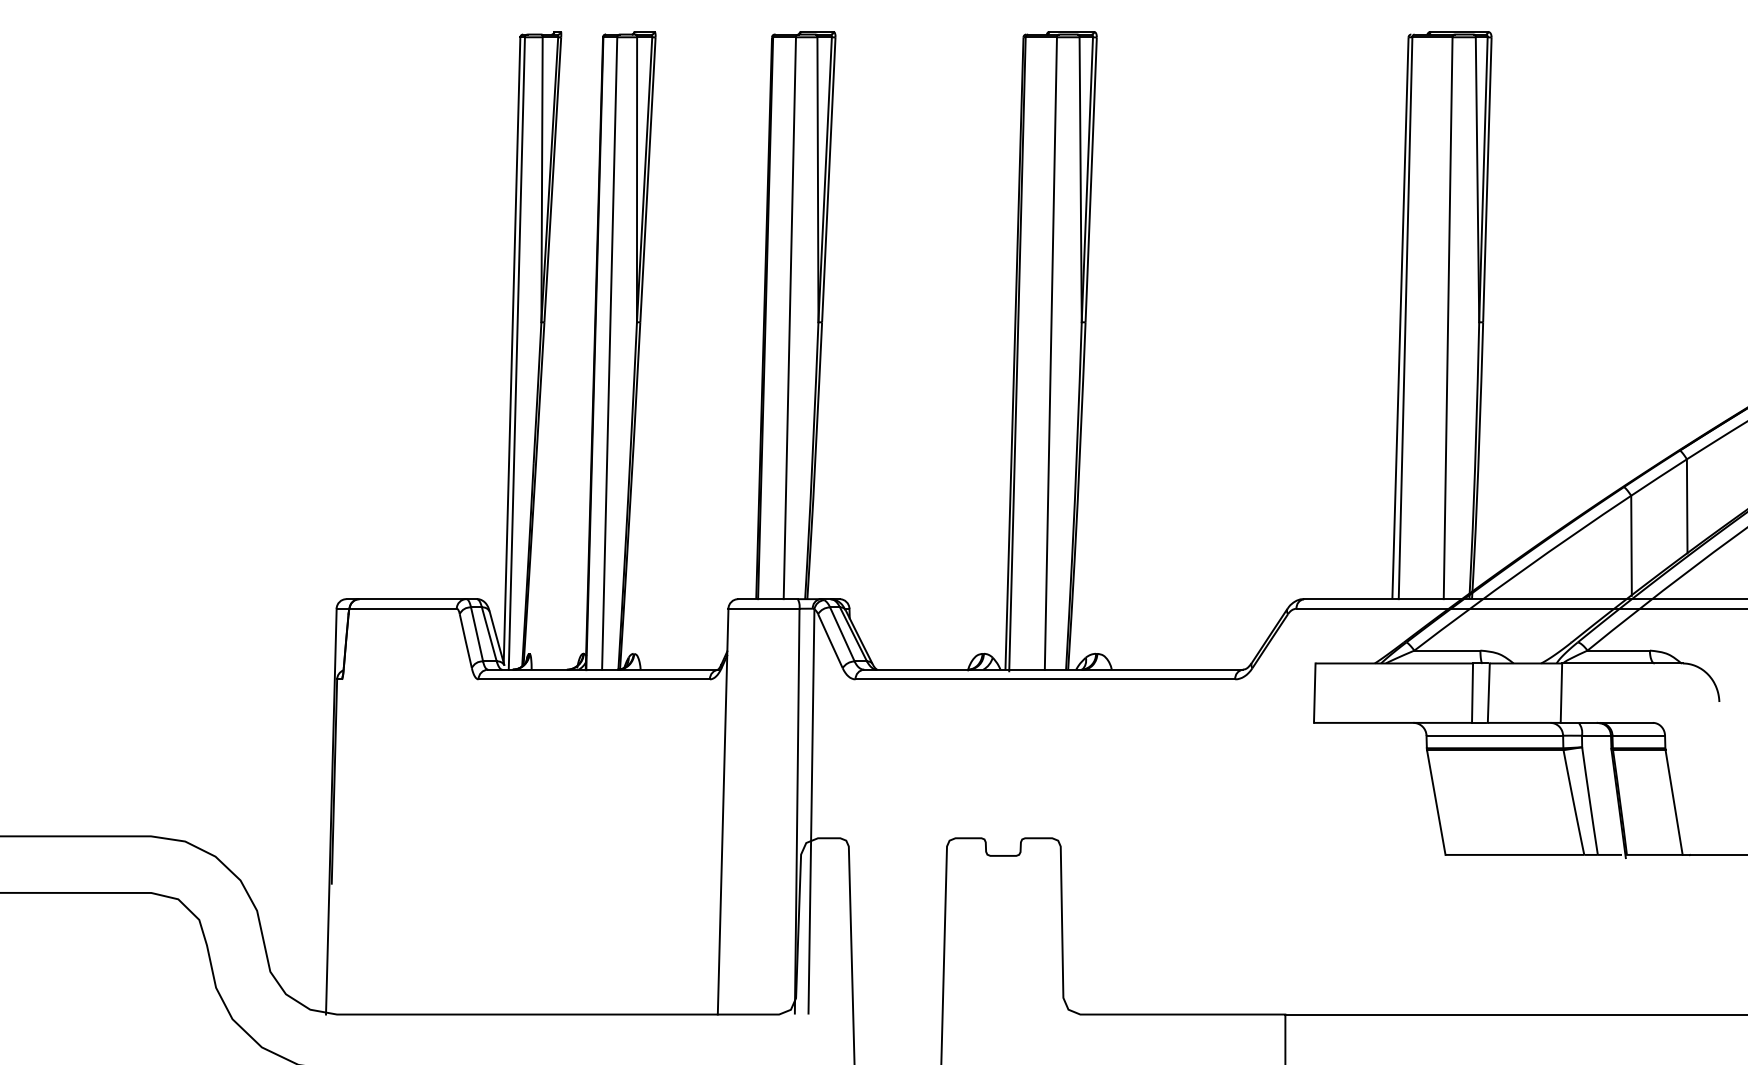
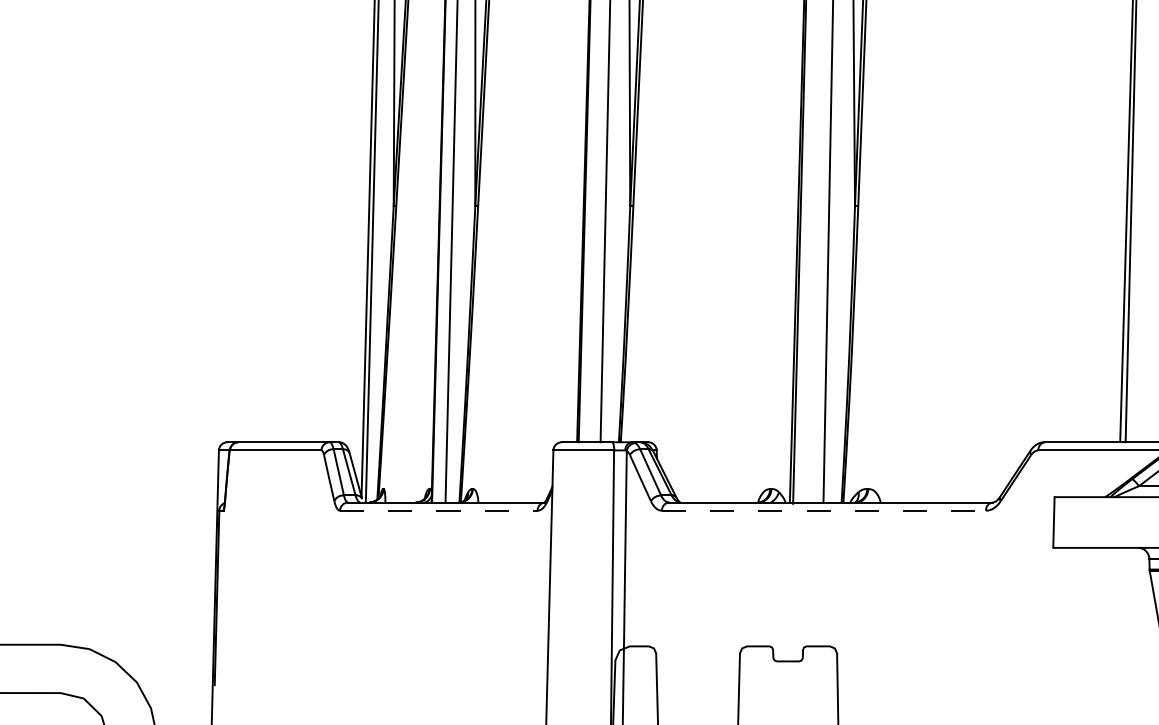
line: (594, 679) -> (439, 510), solid -> dashed
line: (1045, 679) -> (824, 510), solid -> dashed

